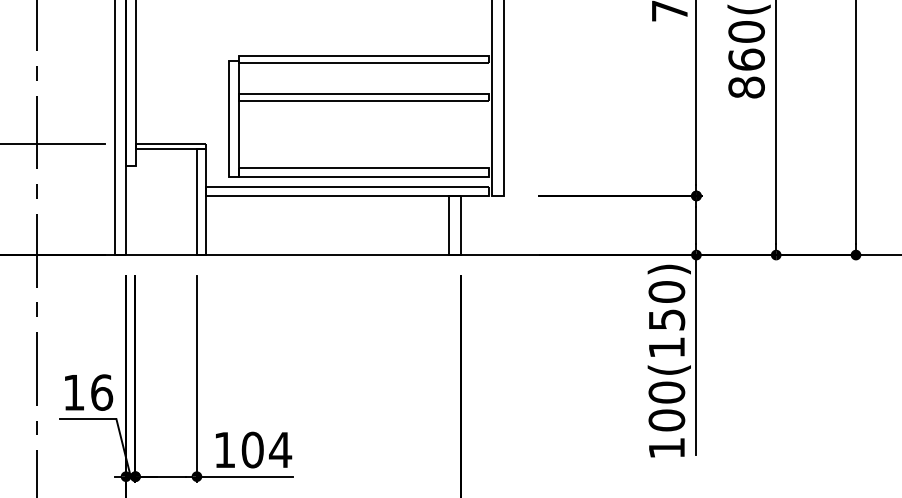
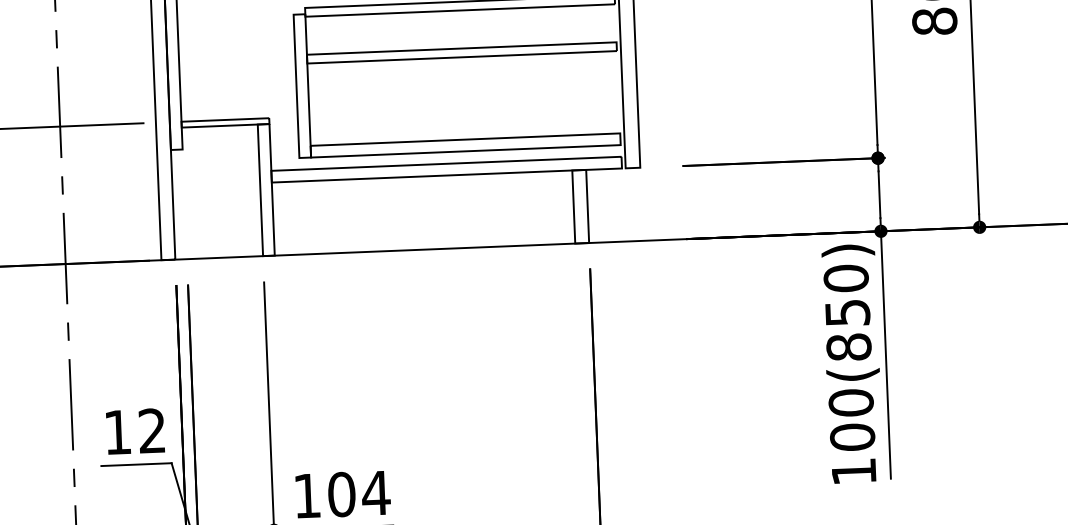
text: (666, 347) -> (848, 347), 100(150) -> 100(850)
text: (102, 392) -> (153, 430), 16 -> 12

